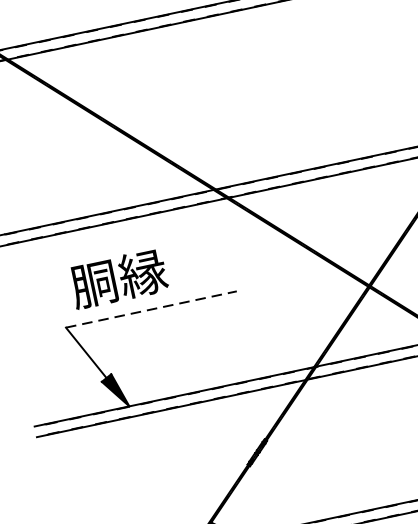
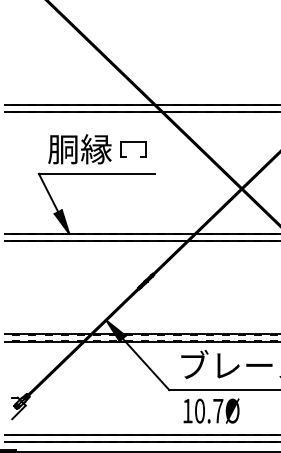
part: (195, 252) -> (133, 142), added
line: (152, 308) -> (97, 173), dashed -> solid

